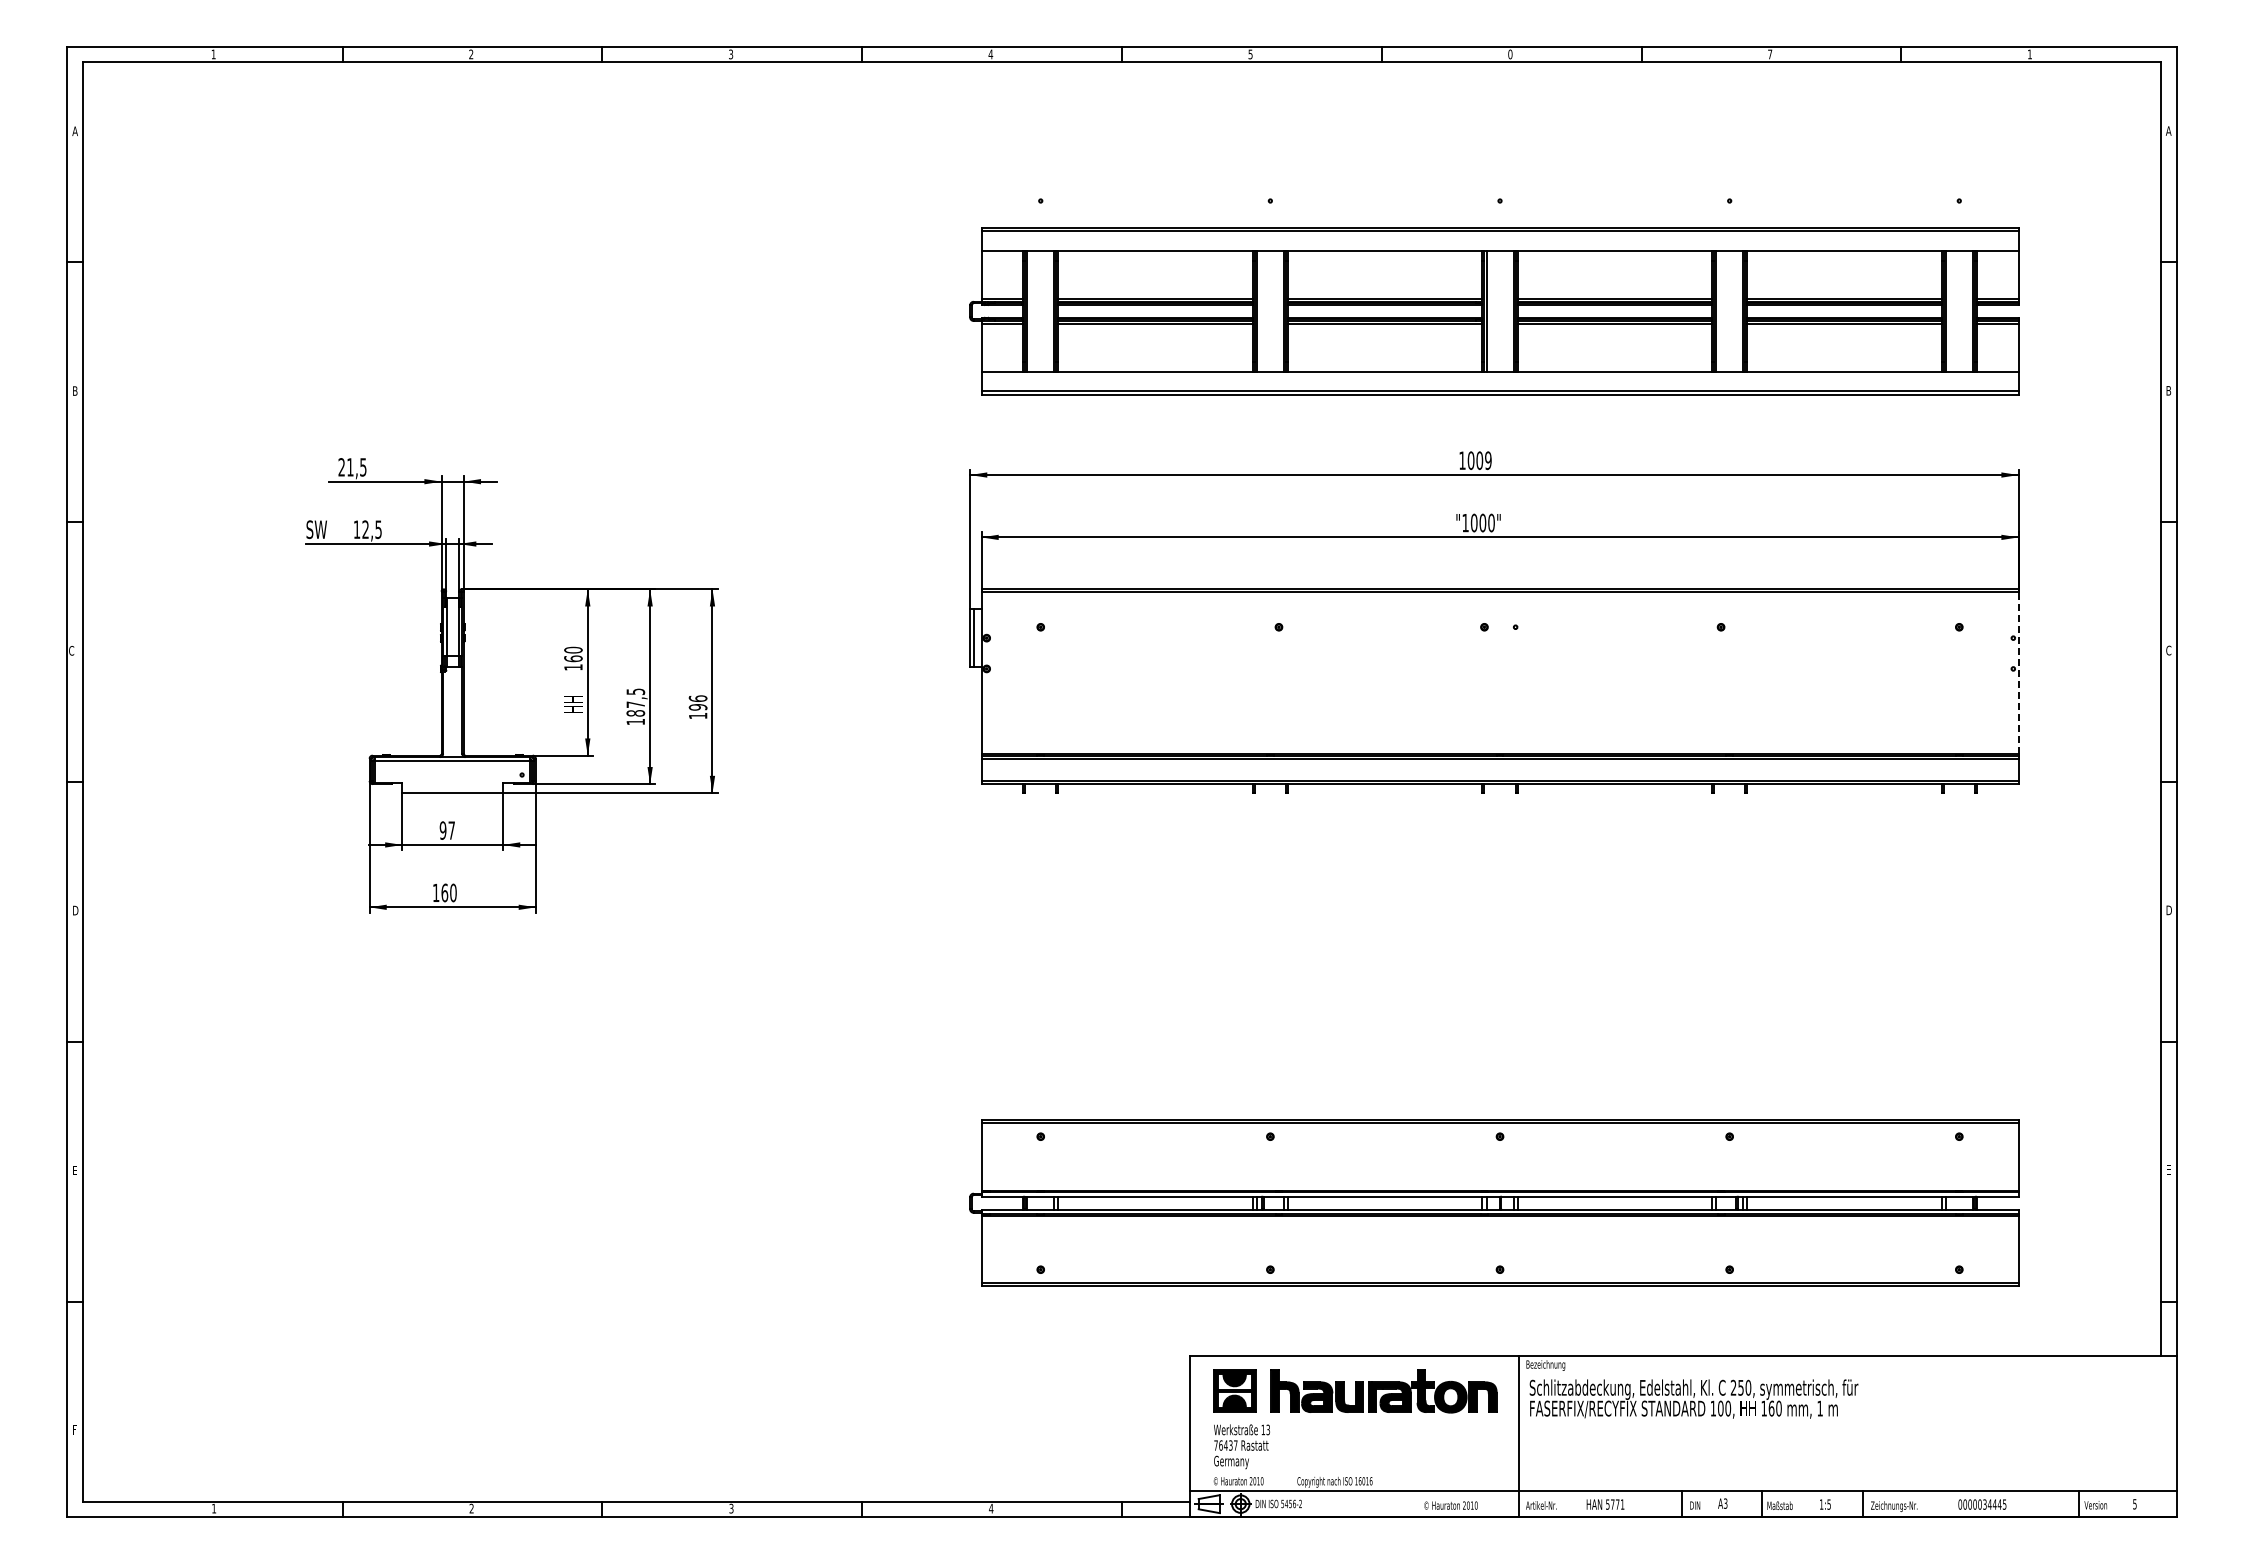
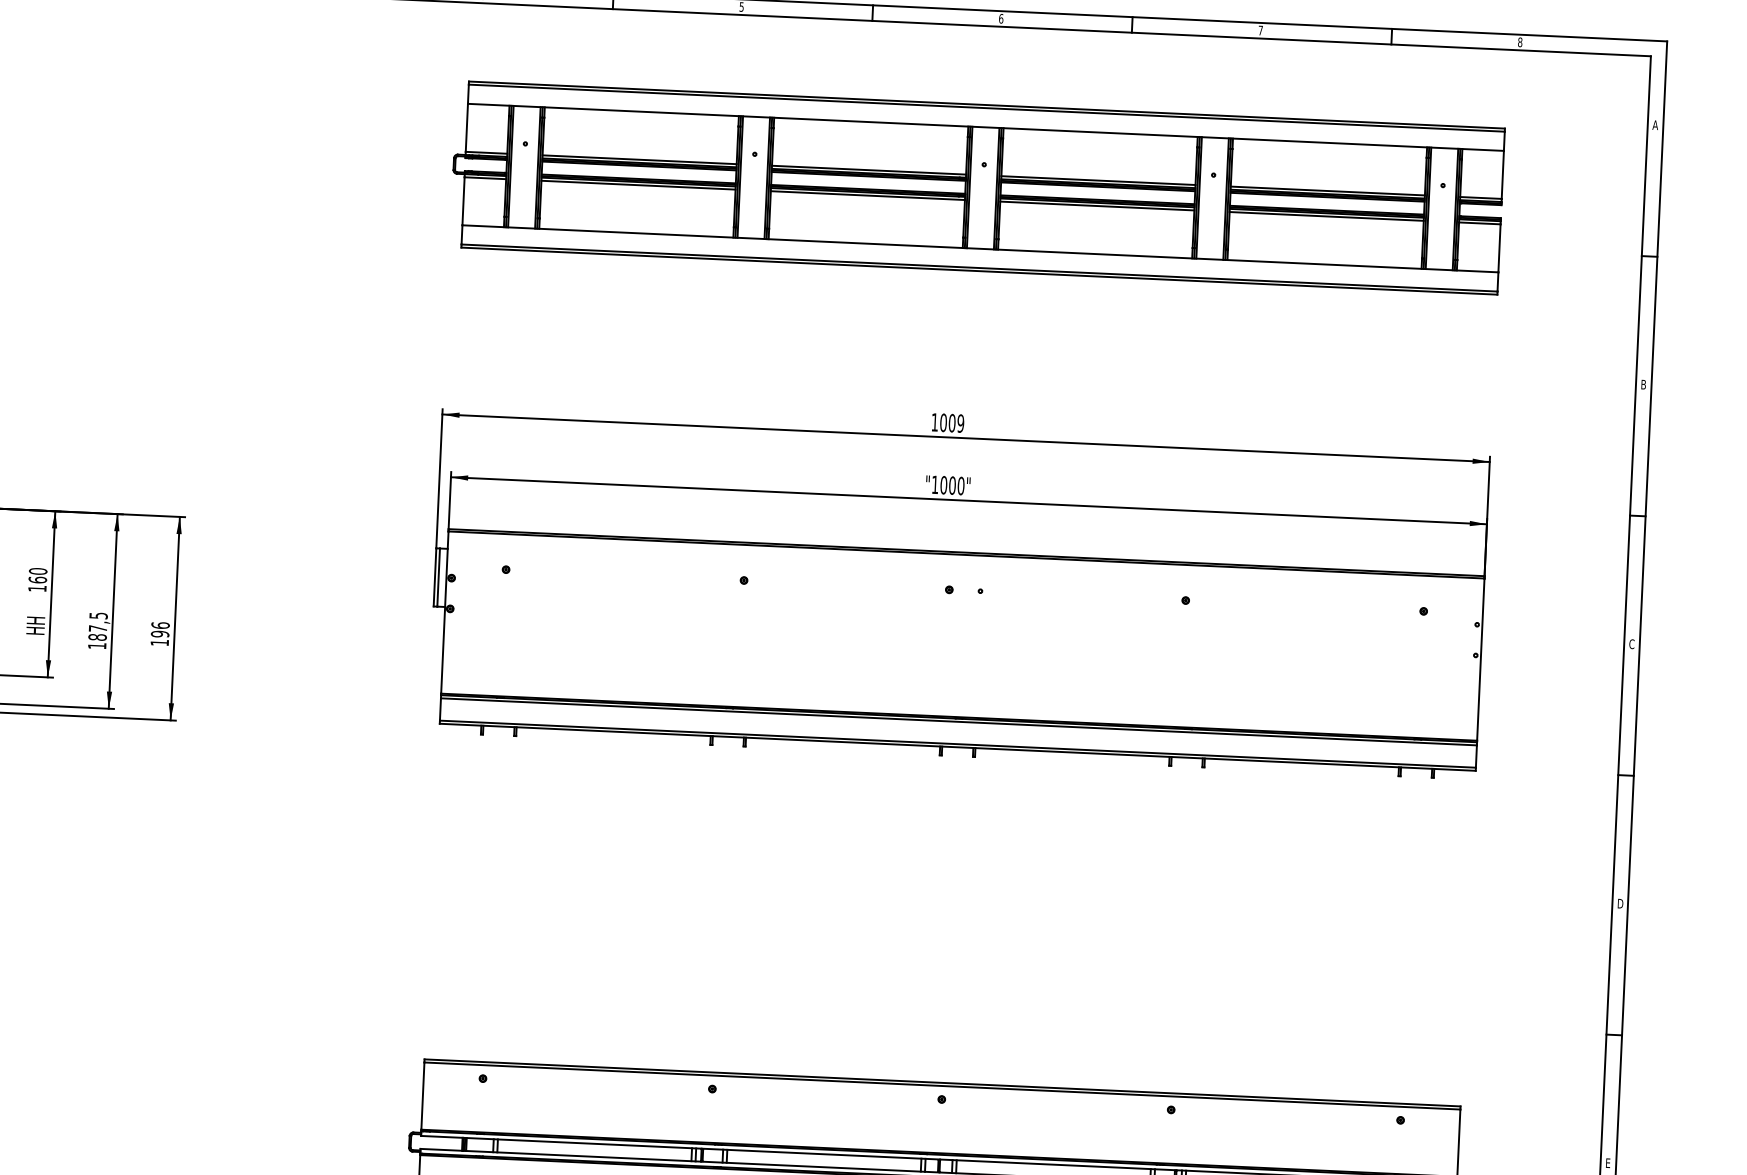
text: (1510, 53) -> (1001, 17), 0 -> 6
text: (2029, 54) -> (1519, 42), 1 -> 8
part: (1494, 311) -> (977, 187), moved
line: (2018, 672) -> (1480, 659), dashed -> solid

